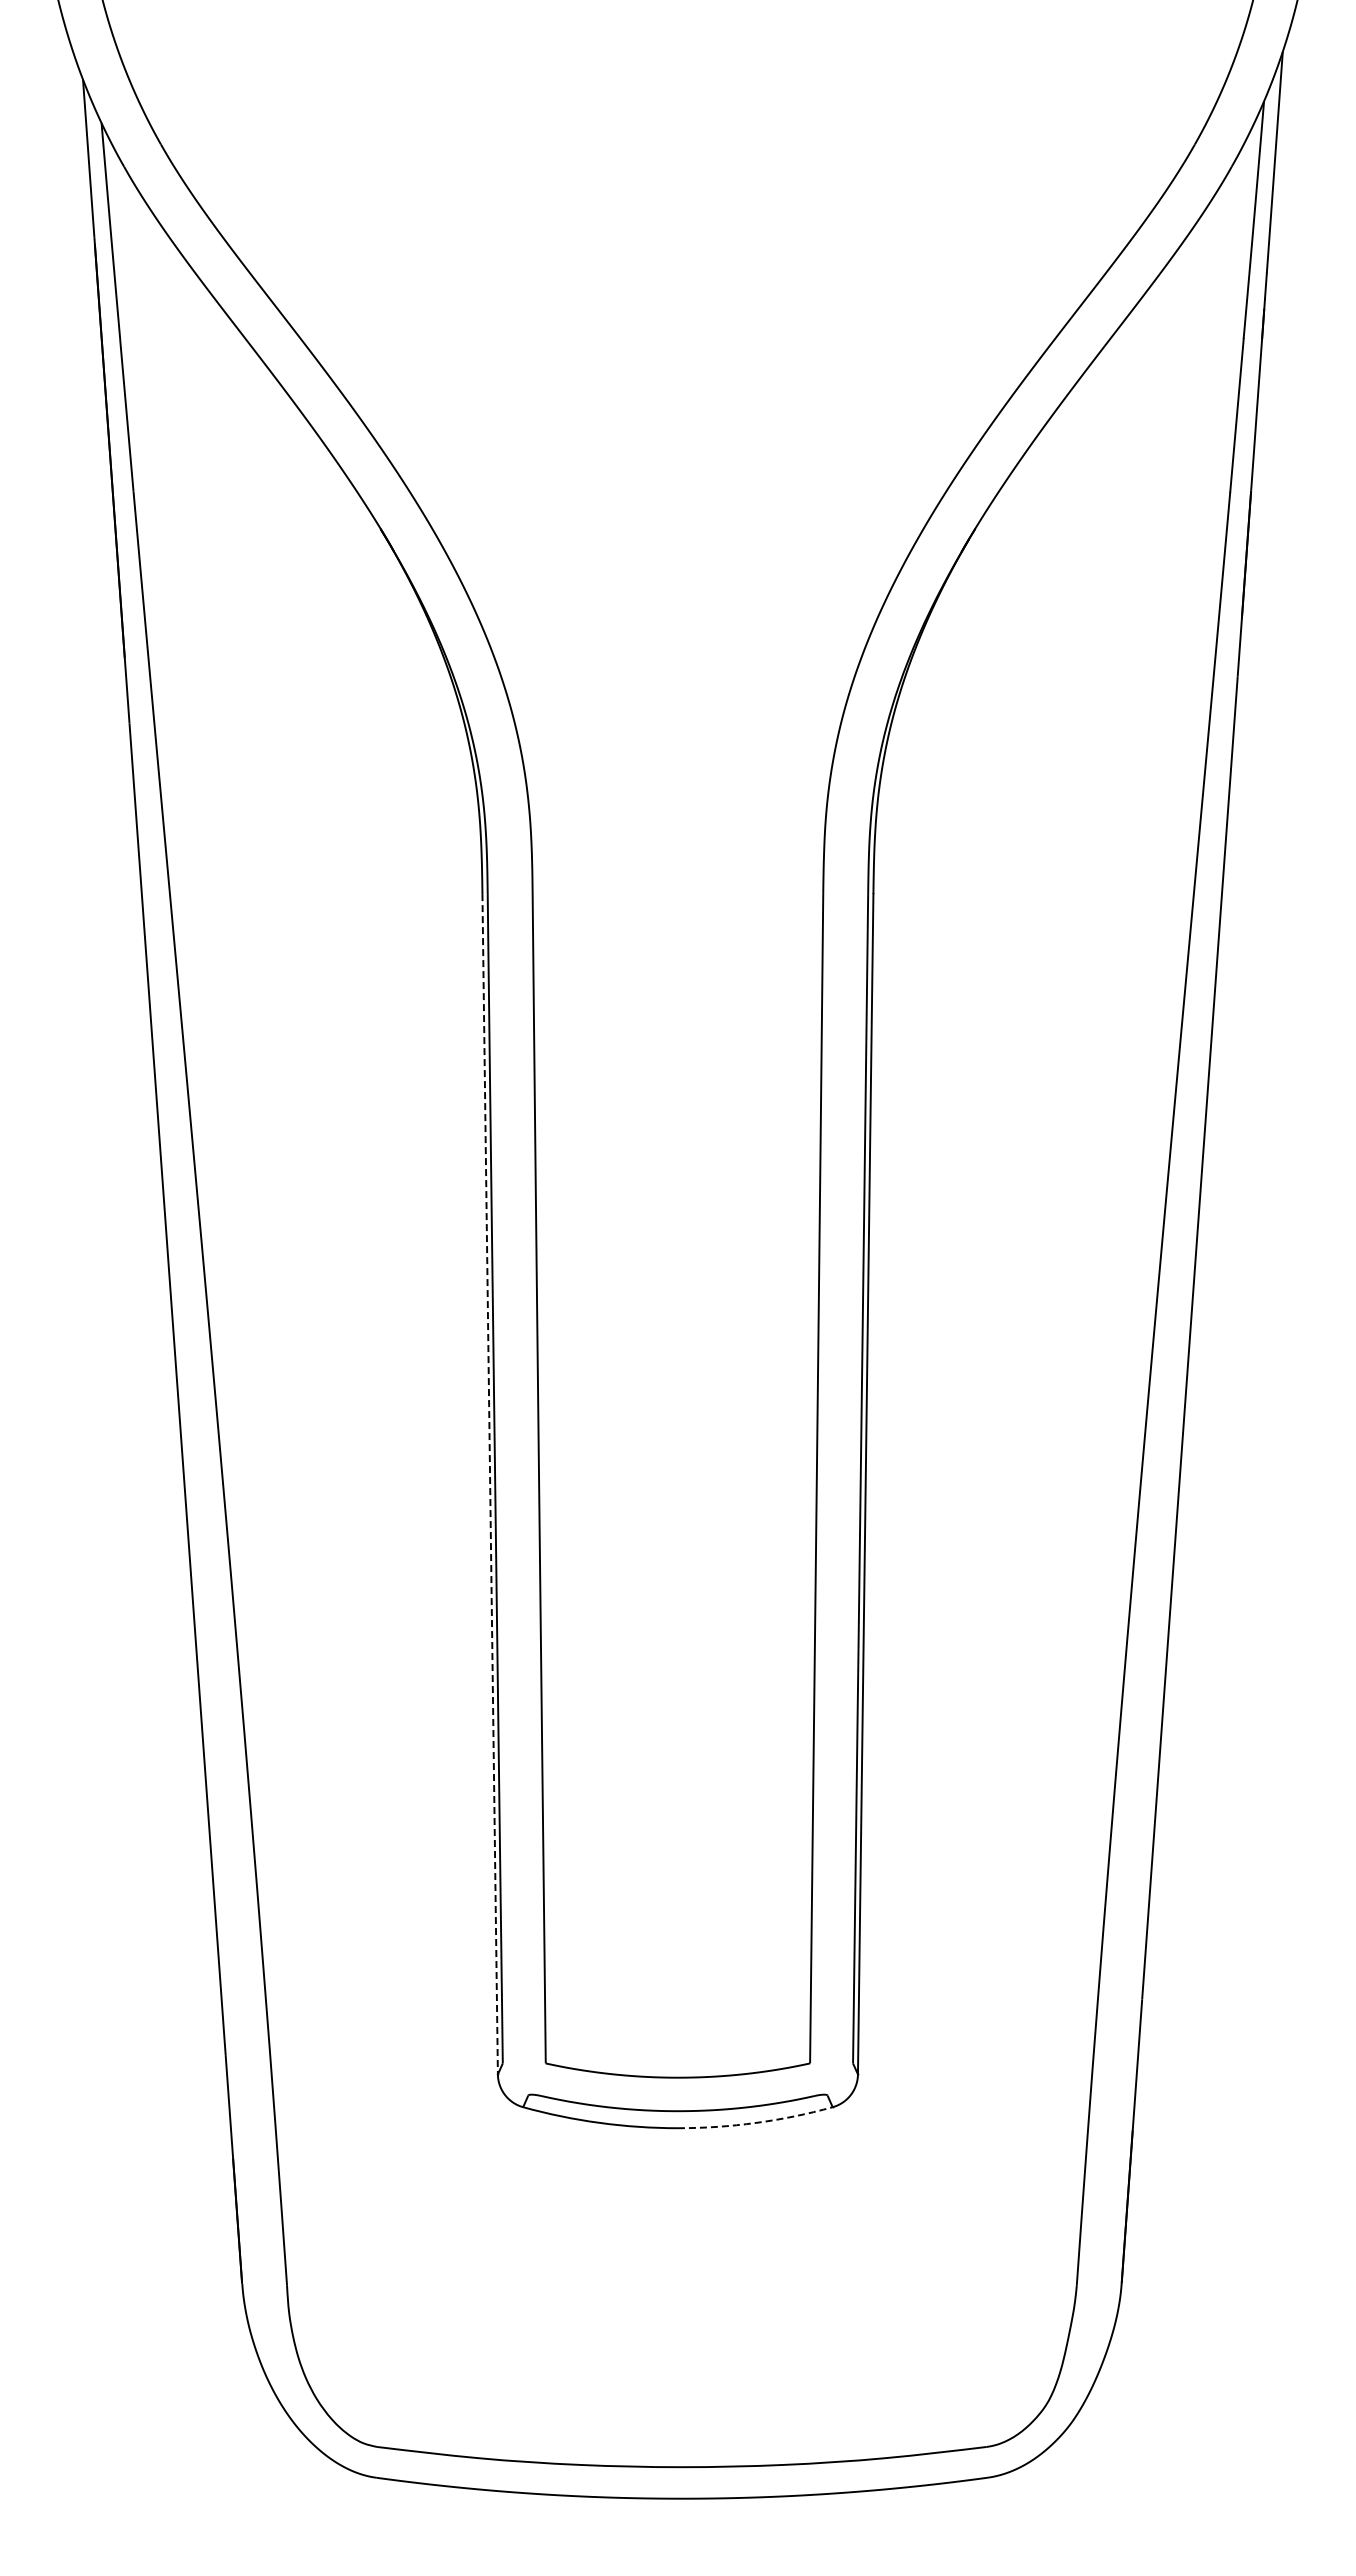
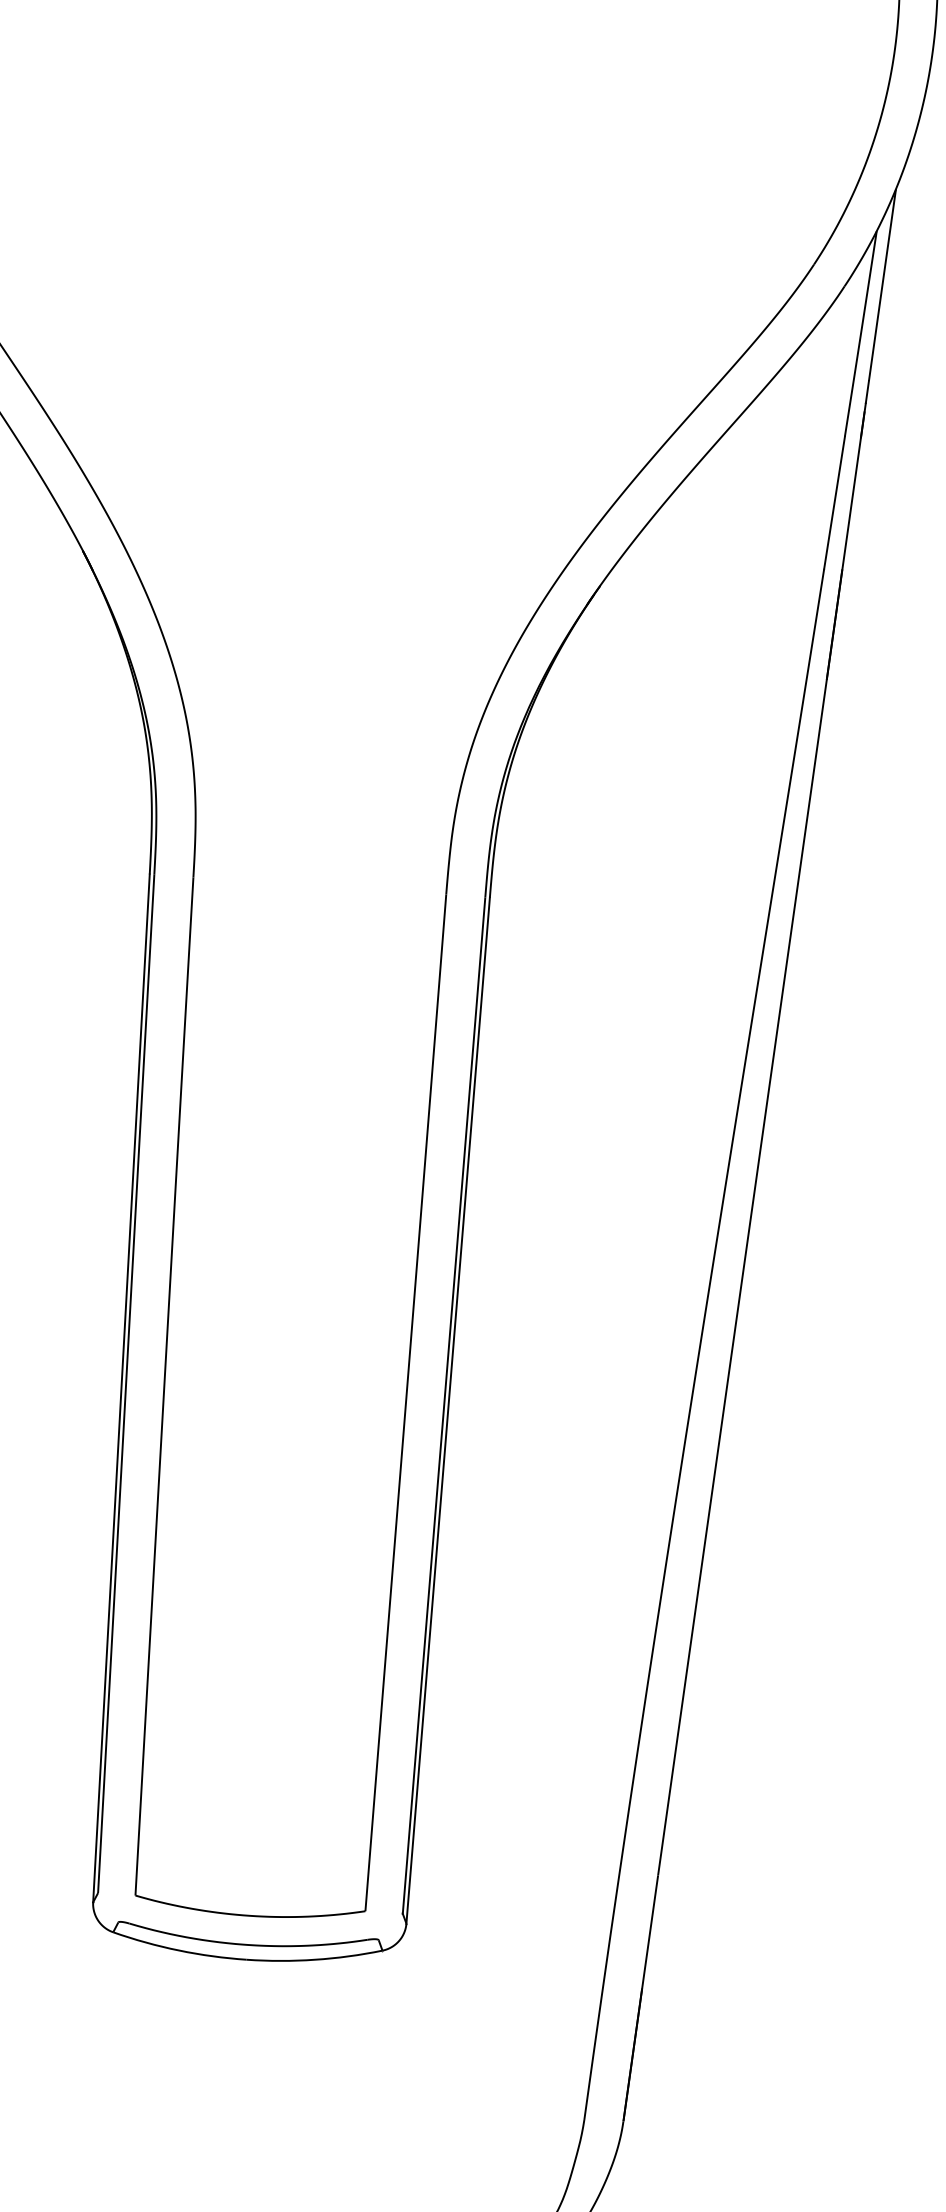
line: (490, 1484) -> (121, 1388), dashed -> solid
arc: (756, 2122) -> (315, 1959), dashed -> solid

